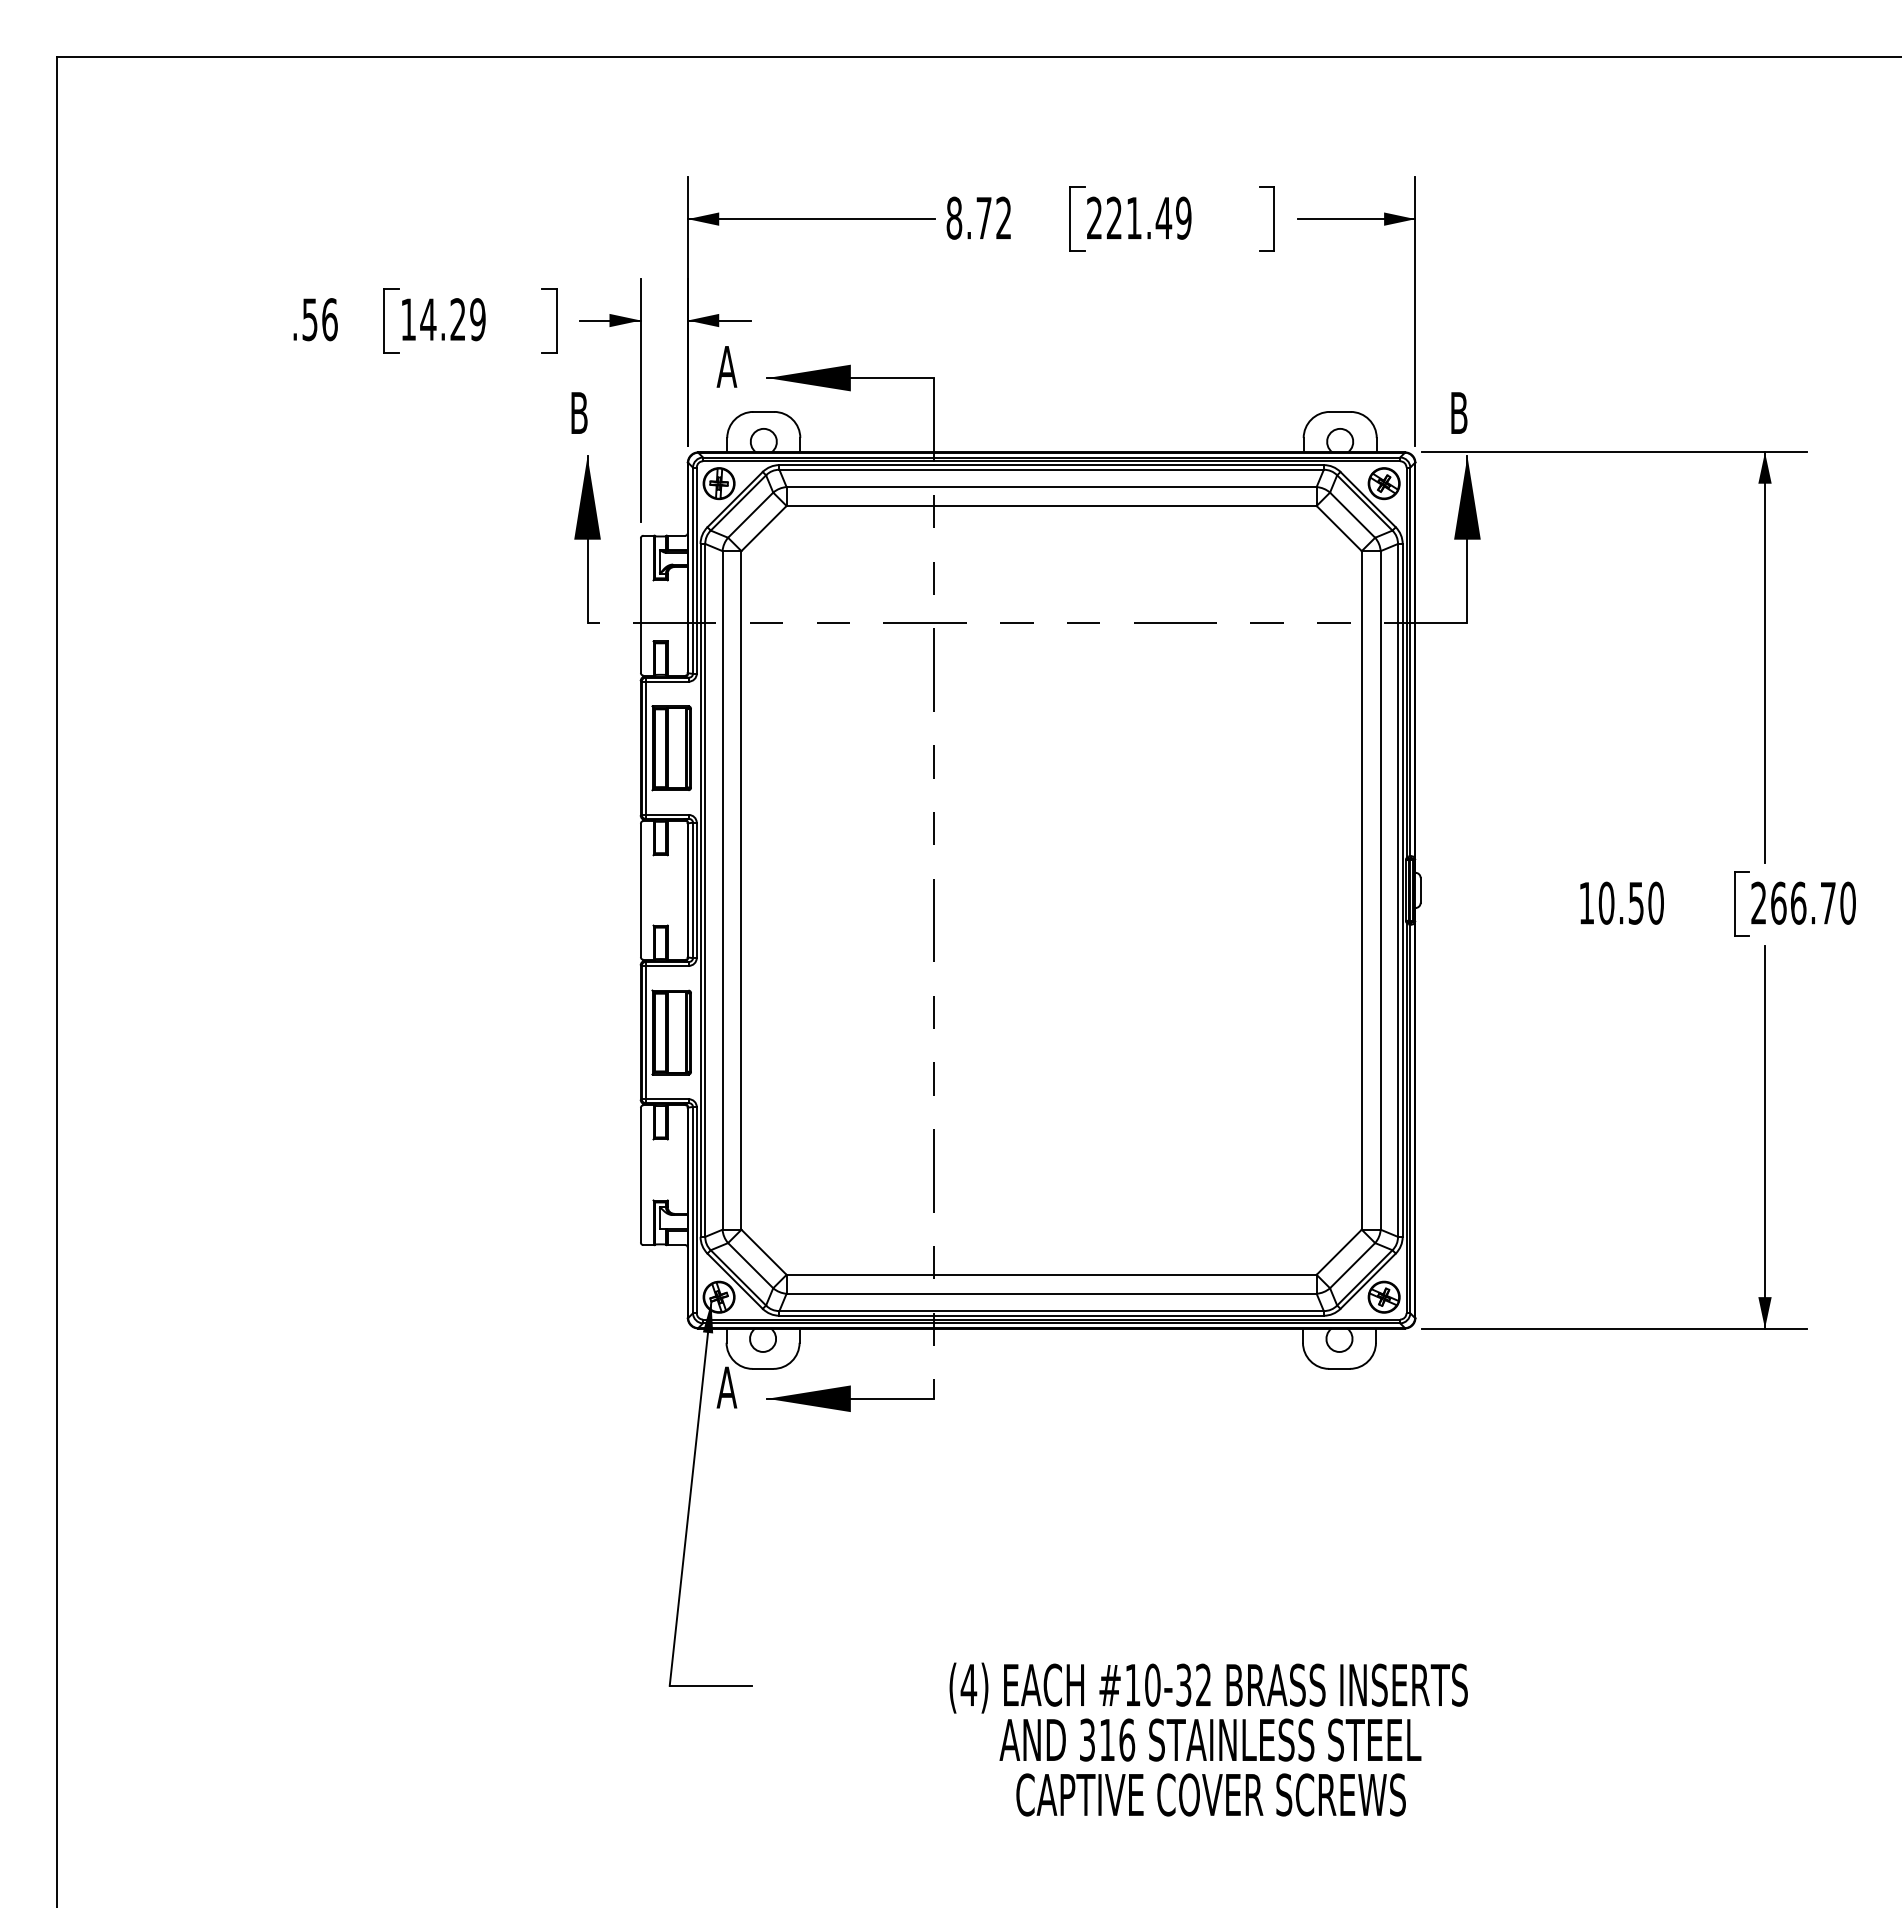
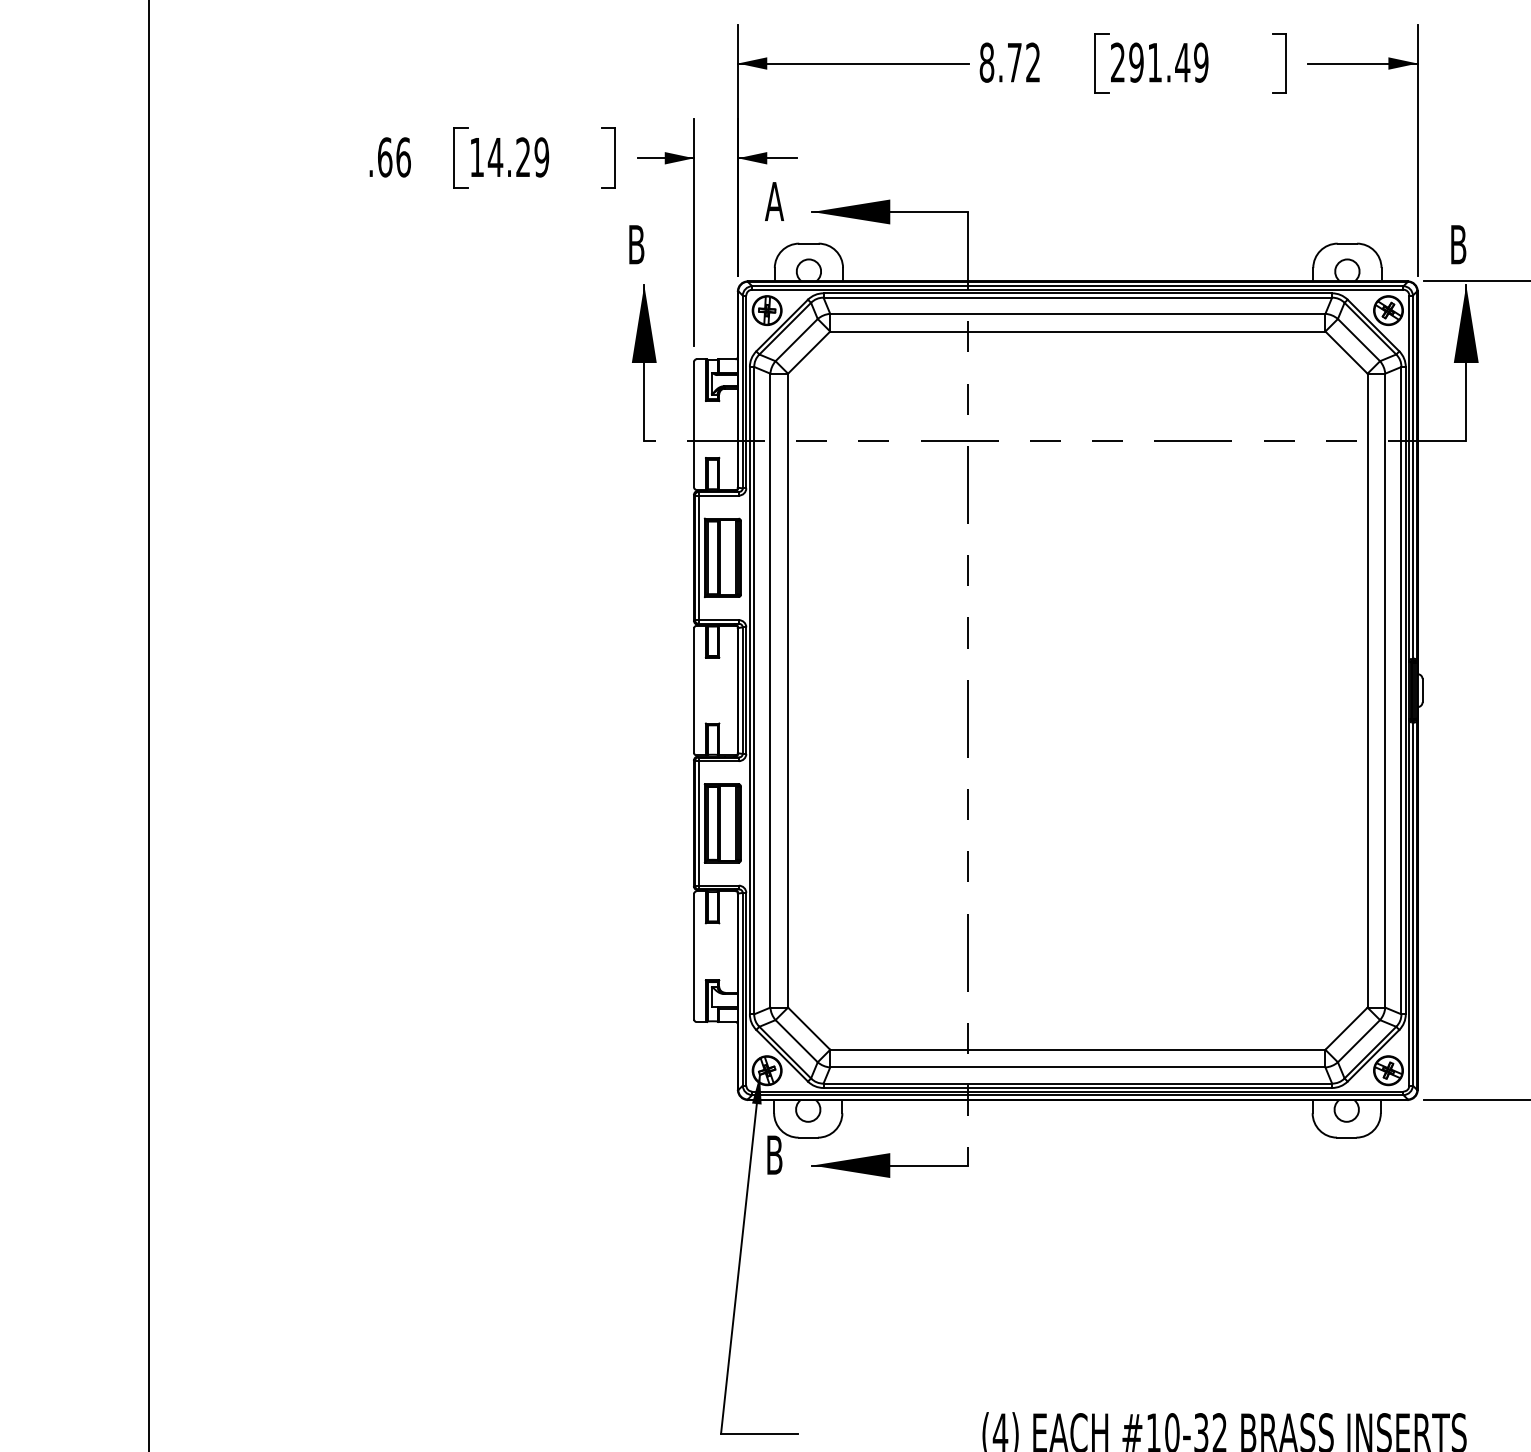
text: (1114, 217) -> (1136, 62), 221.49 -> 291.49
text: (310, 319) -> (385, 157), .56 -> .66
text: (726, 1387) -> (774, 1155), A -> B

